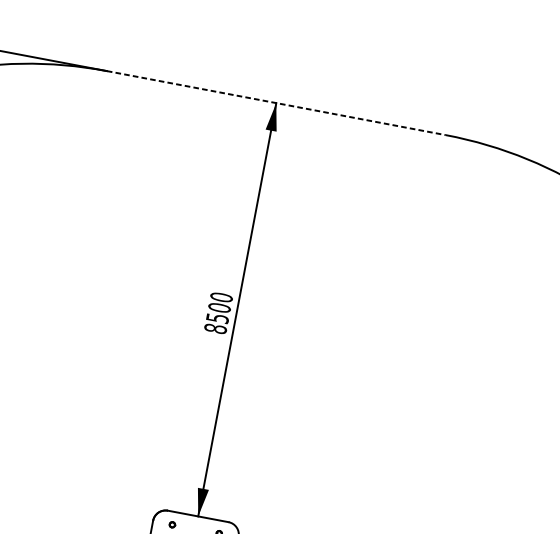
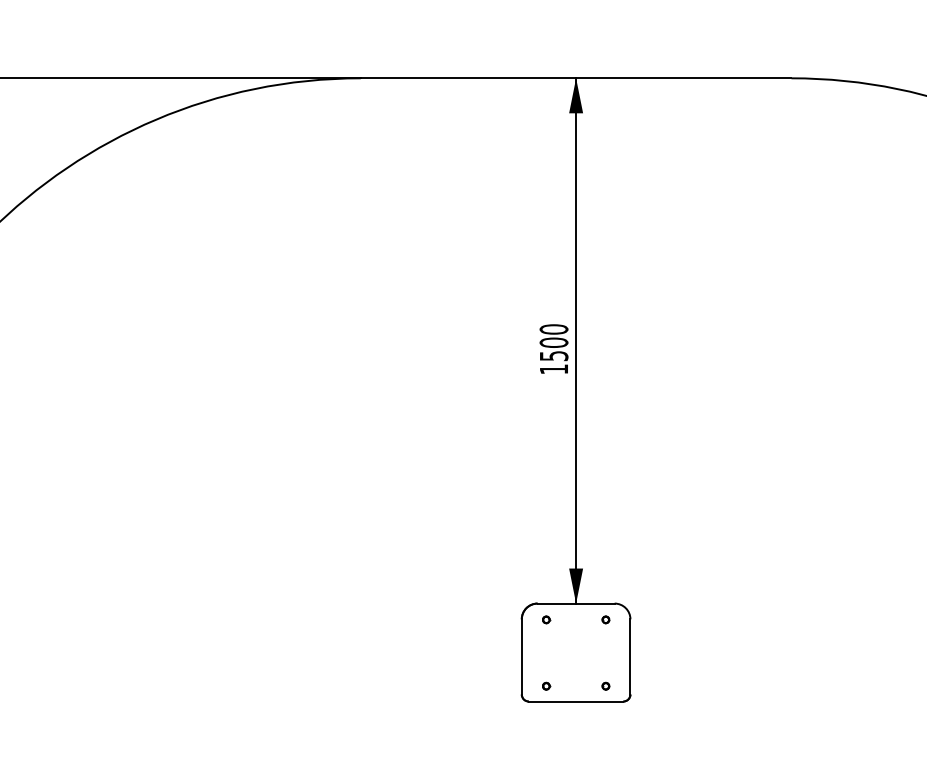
line: (276, 103) -> (576, 78), dashed -> solid
text: (215, 328) -> (553, 369), 8500 -> 1500

